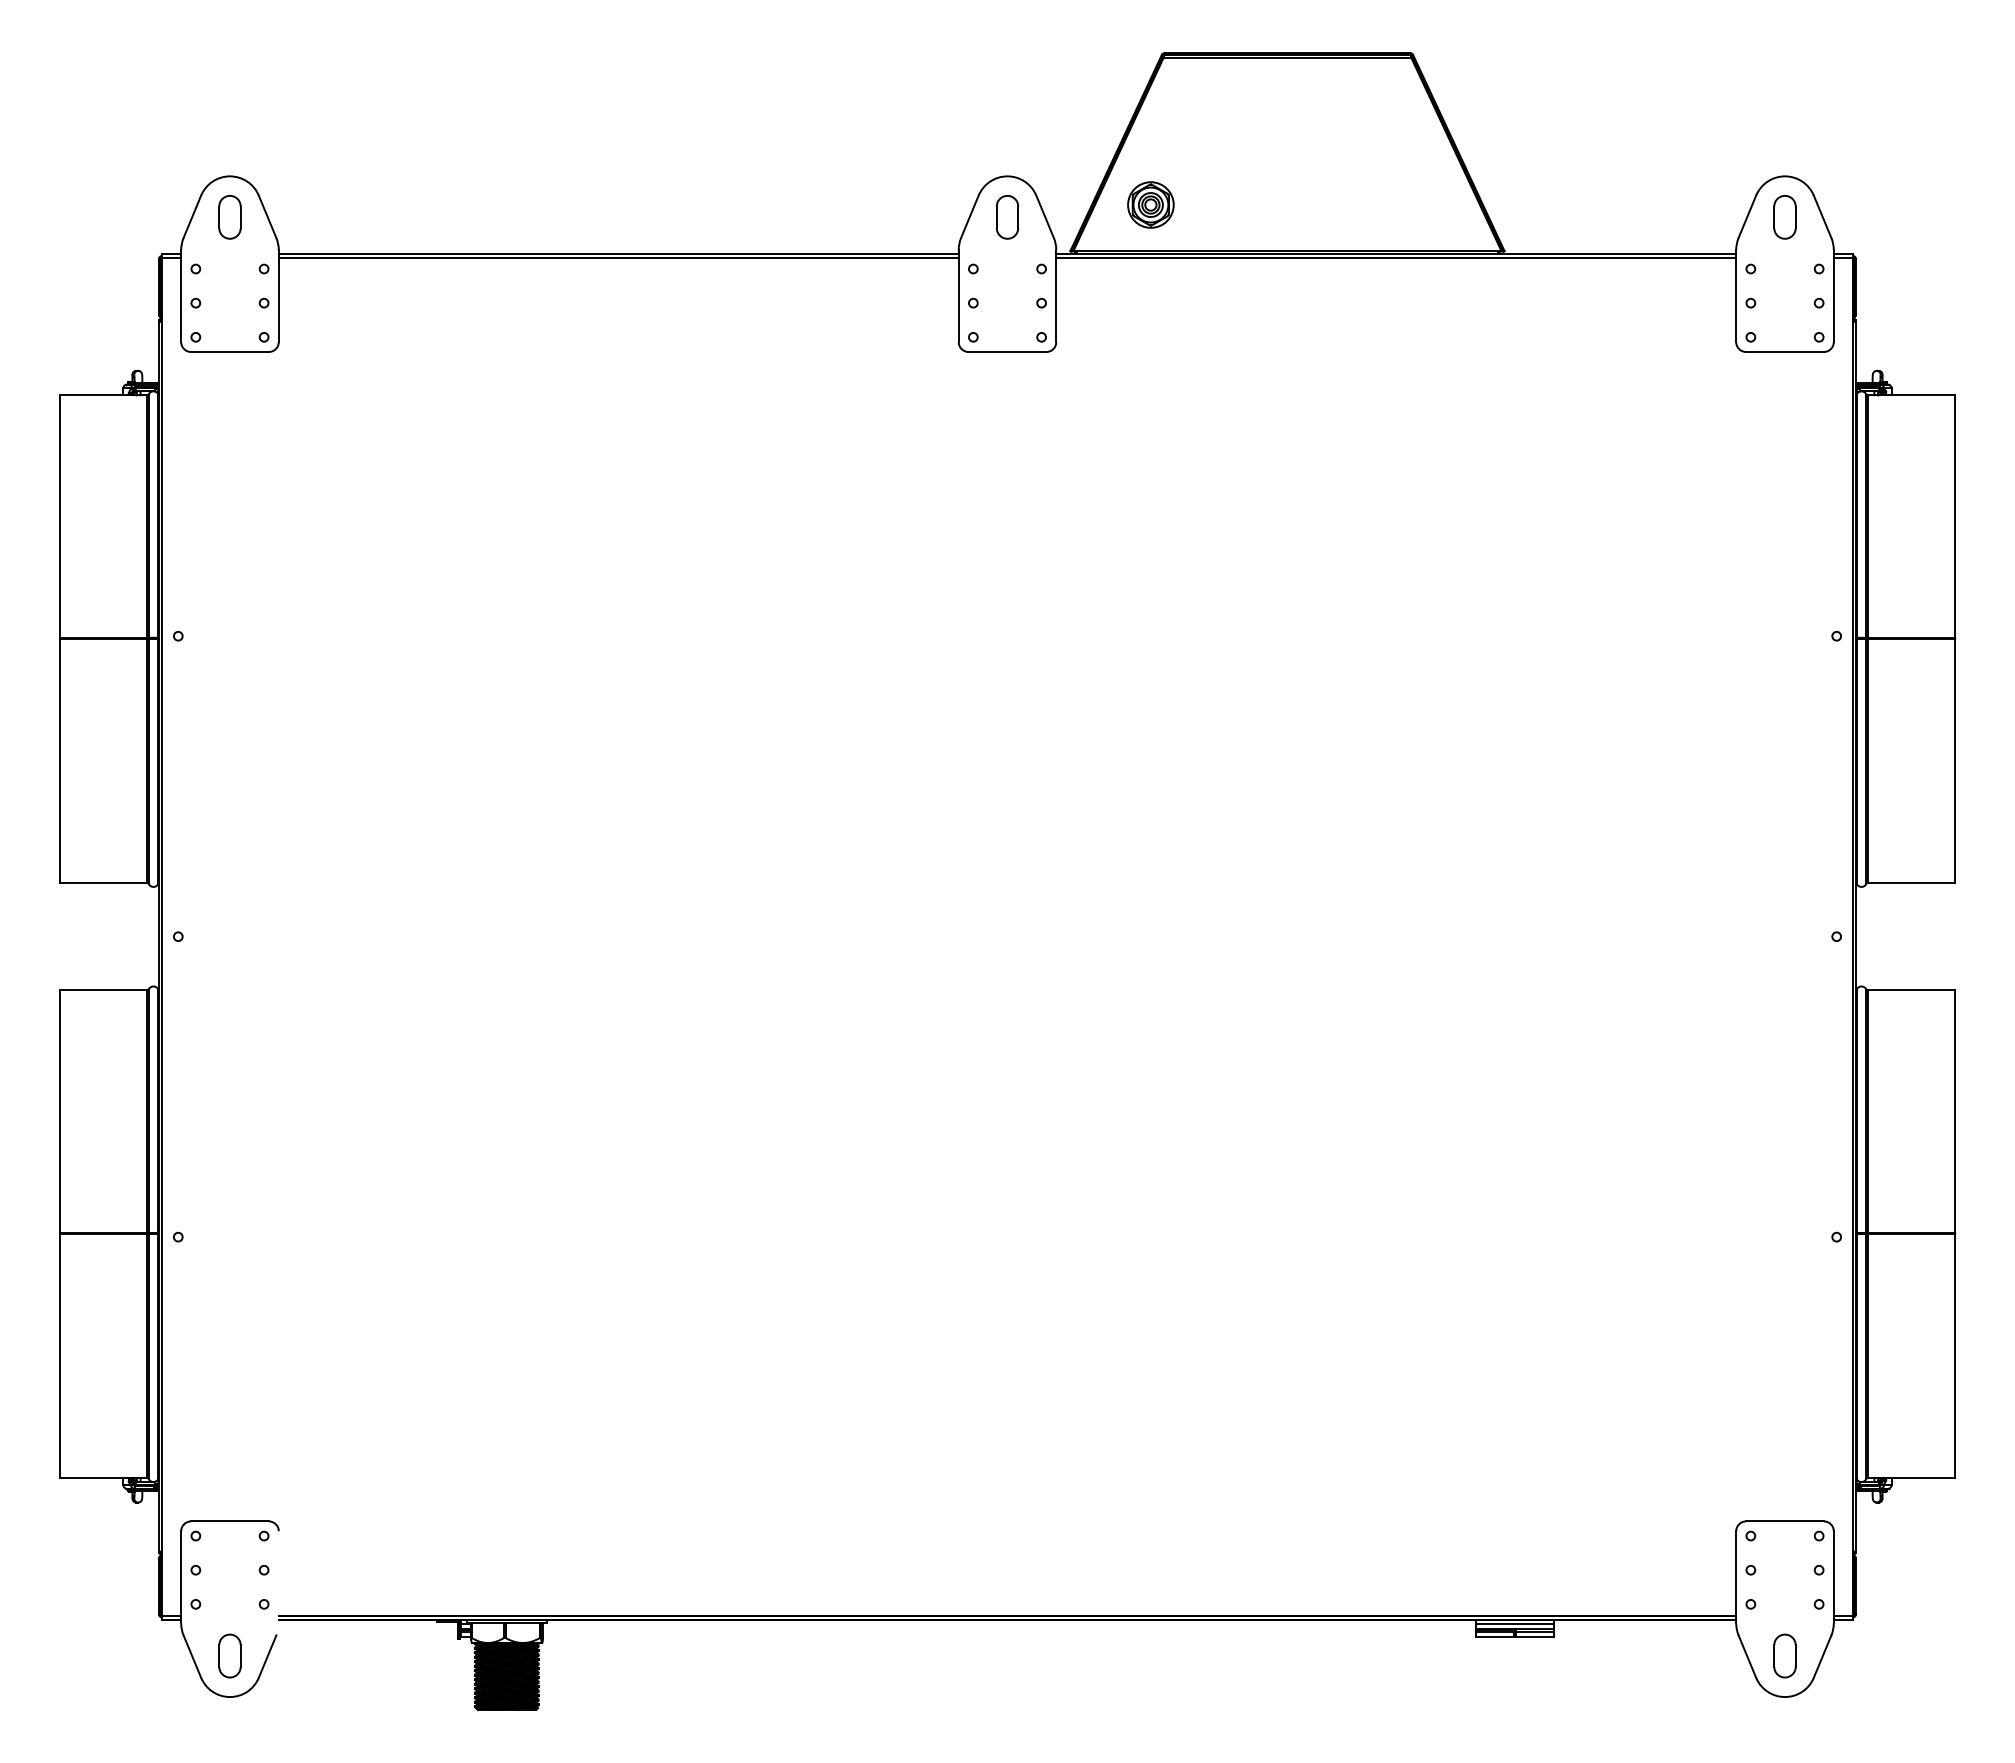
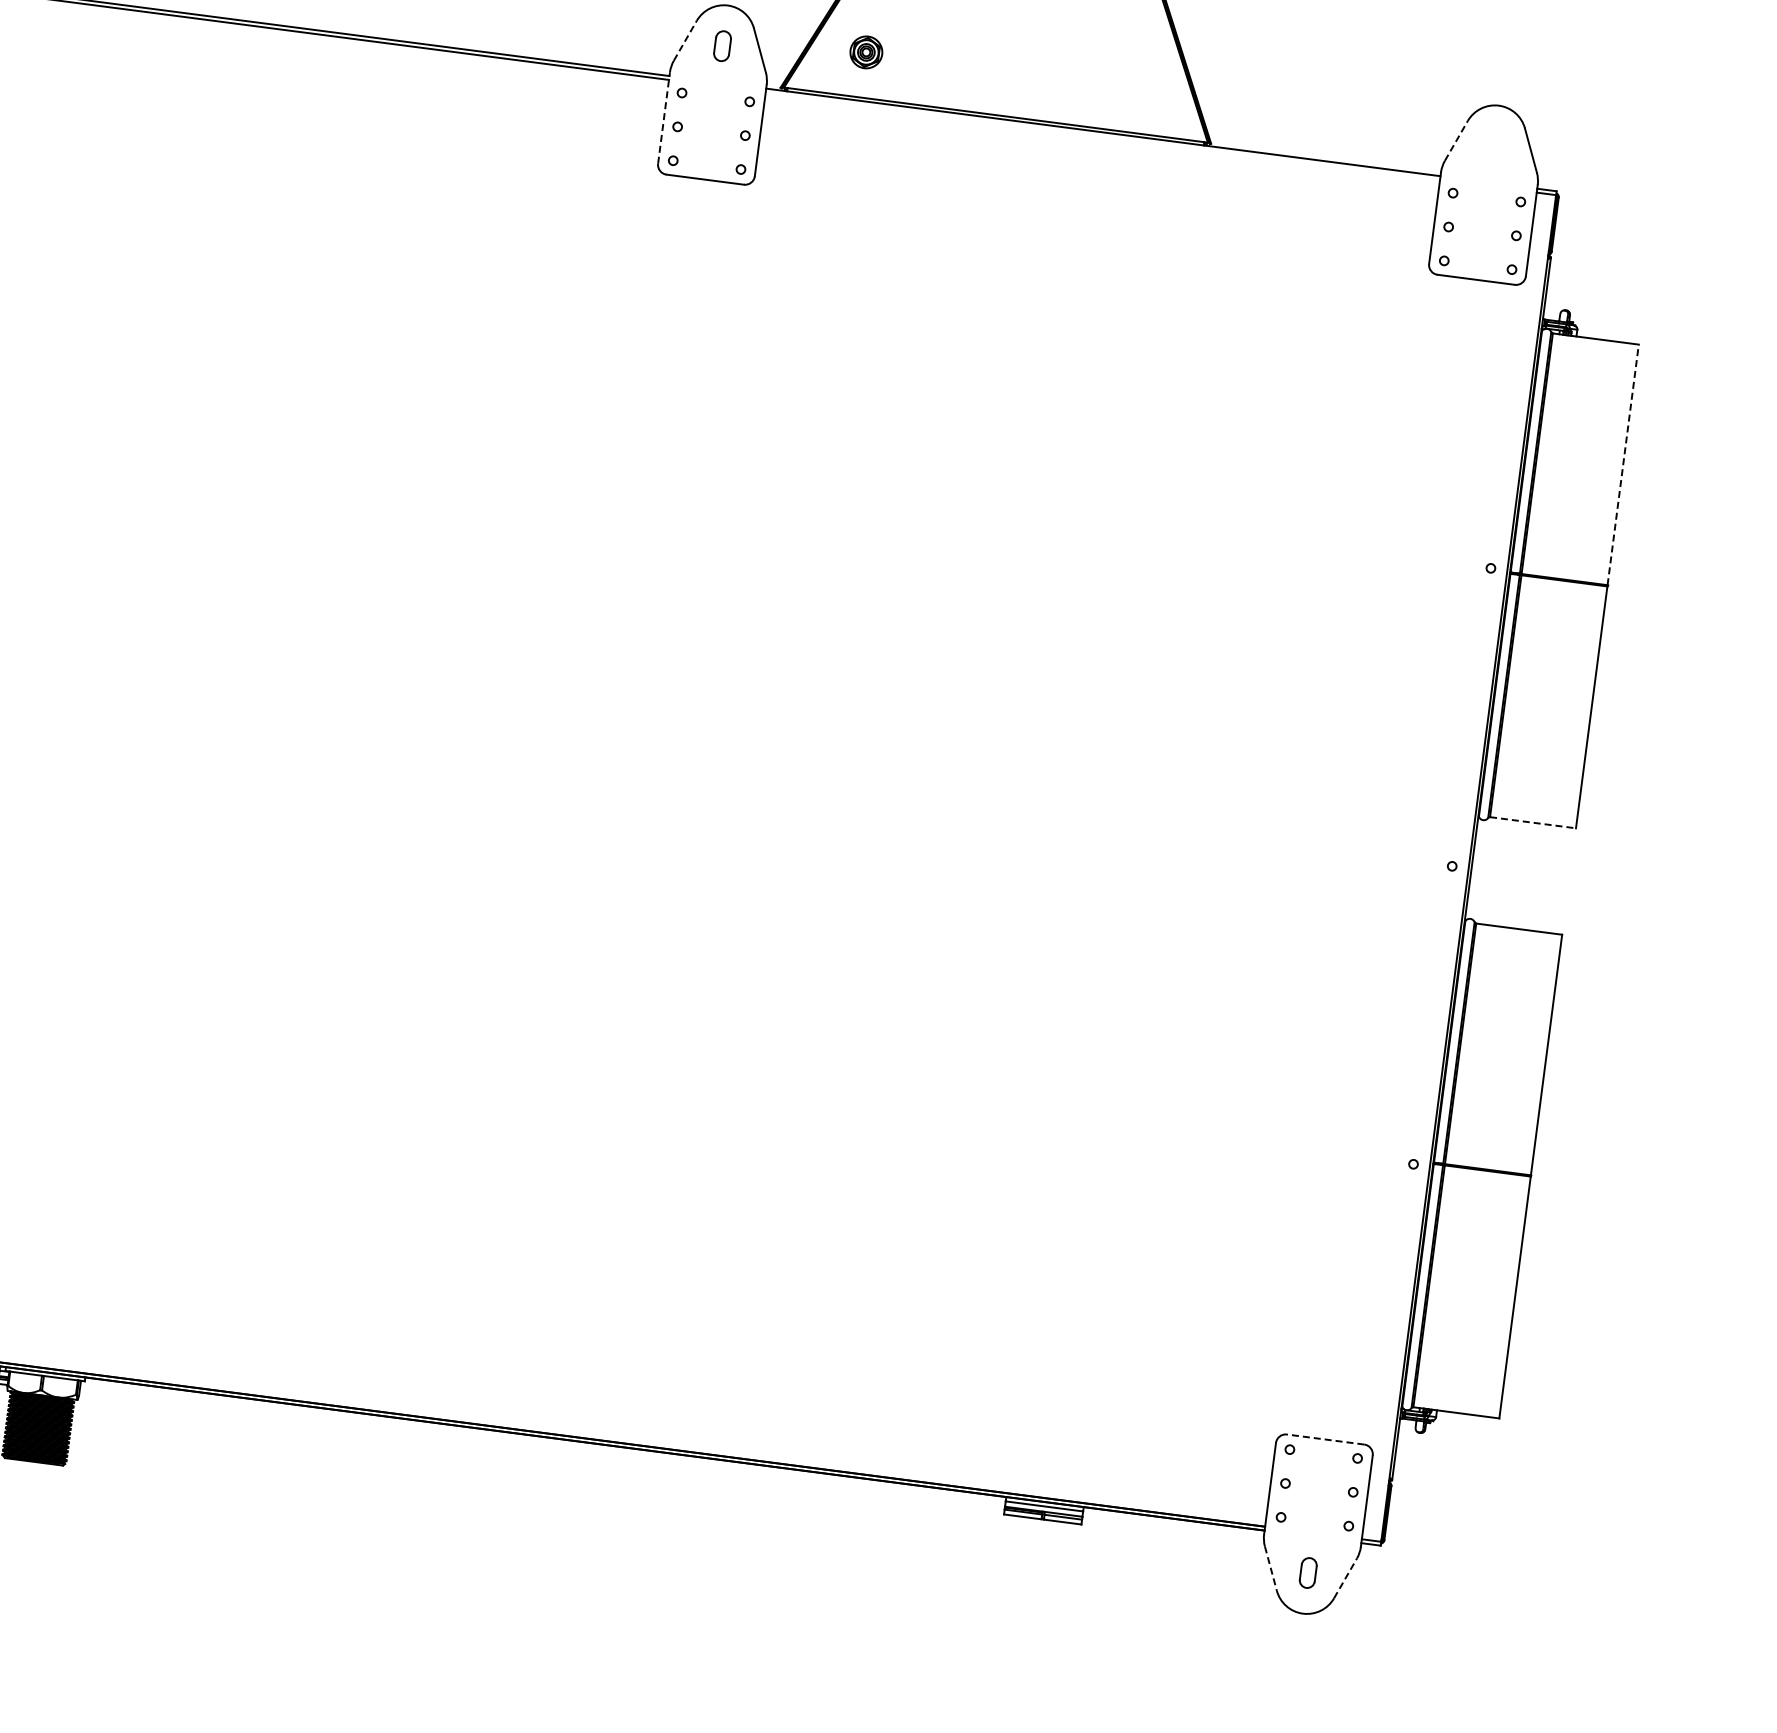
part: (1150, 204) -> (866, 51), size x0.7
line: (969, 216) -> (684, 40), solid -> dashed
line: (1747, 216) -> (1456, 140), solid -> dashed
part: (1007, 217) -> (722, 46), size x0.7
part: (1784, 217) -> (1493, 146), removed
line: (1396, 257) -> (1103, 136), removed
line: (958, 295) -> (663, 117), solid -> dashed
line: (1954, 516) -> (1623, 464), solid -> dashed
line: (1911, 883) -> (1533, 823), solid -> dashed
line: (1784, 1521) -> (1325, 1439), solid -> dashed
part: (1784, 1655) -> (1307, 1572), size x0.7
line: (1747, 1656) -> (1271, 1568), solid -> dashed
line: (1822, 1656) -> (1345, 1578), solid -> dashed

